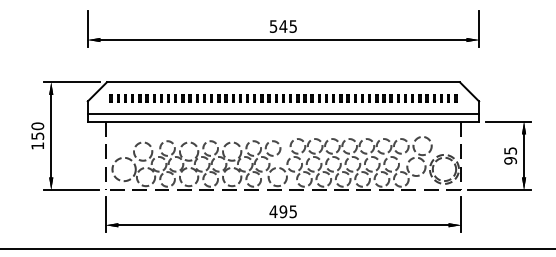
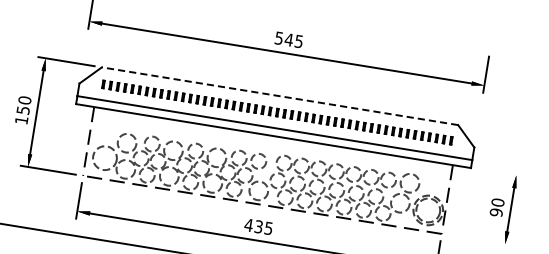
line: (283, 82) -> (280, 96), solid -> dashed
line: (508, 121) -> (500, 172), removed
text: (510, 150) -> (497, 202), 95 -> 90
line: (499, 190) -> (480, 240), removed
text: (283, 211) -> (258, 226), 495 -> 435

